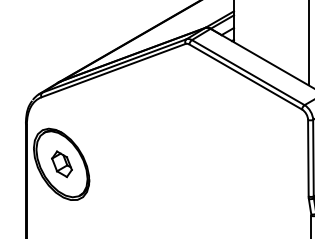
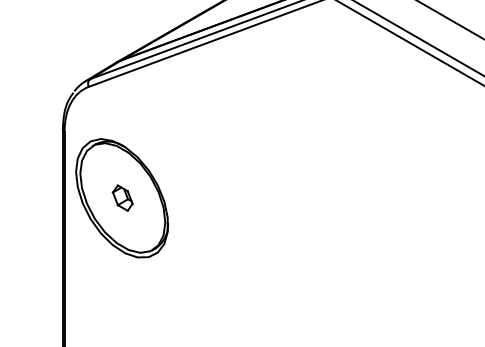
part: (61, 164) -> (121, 198), size x0.6

